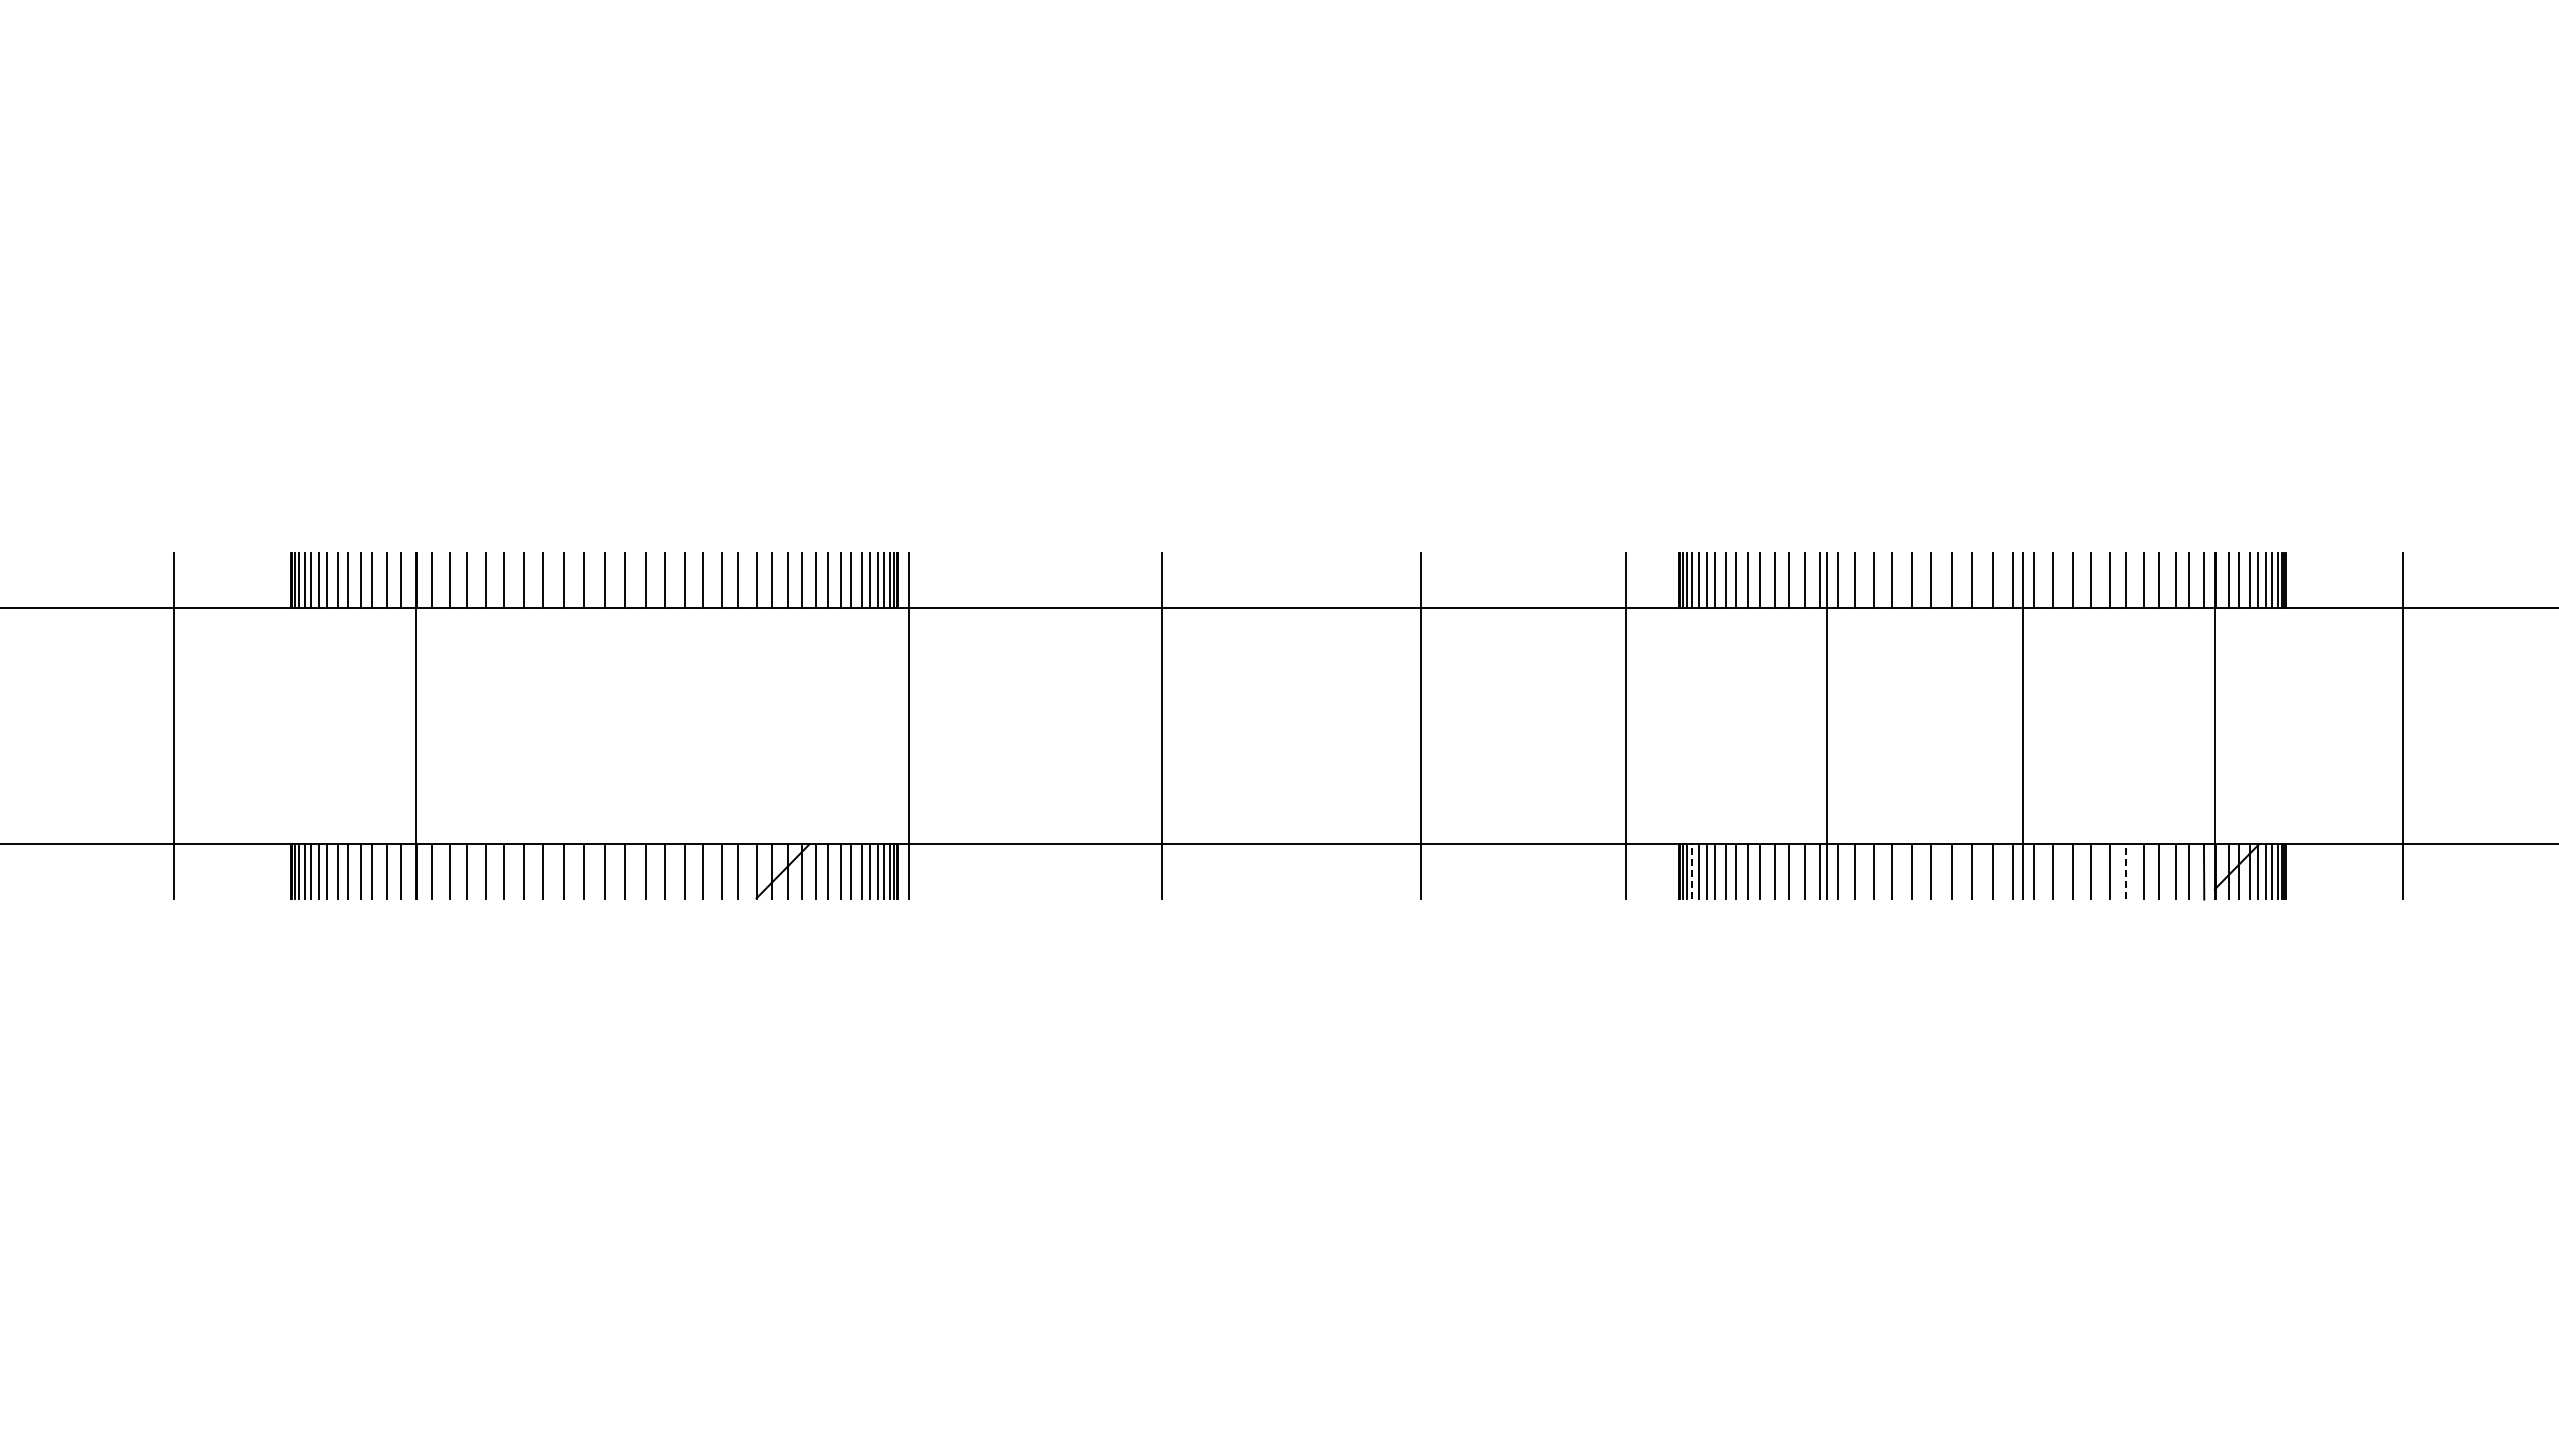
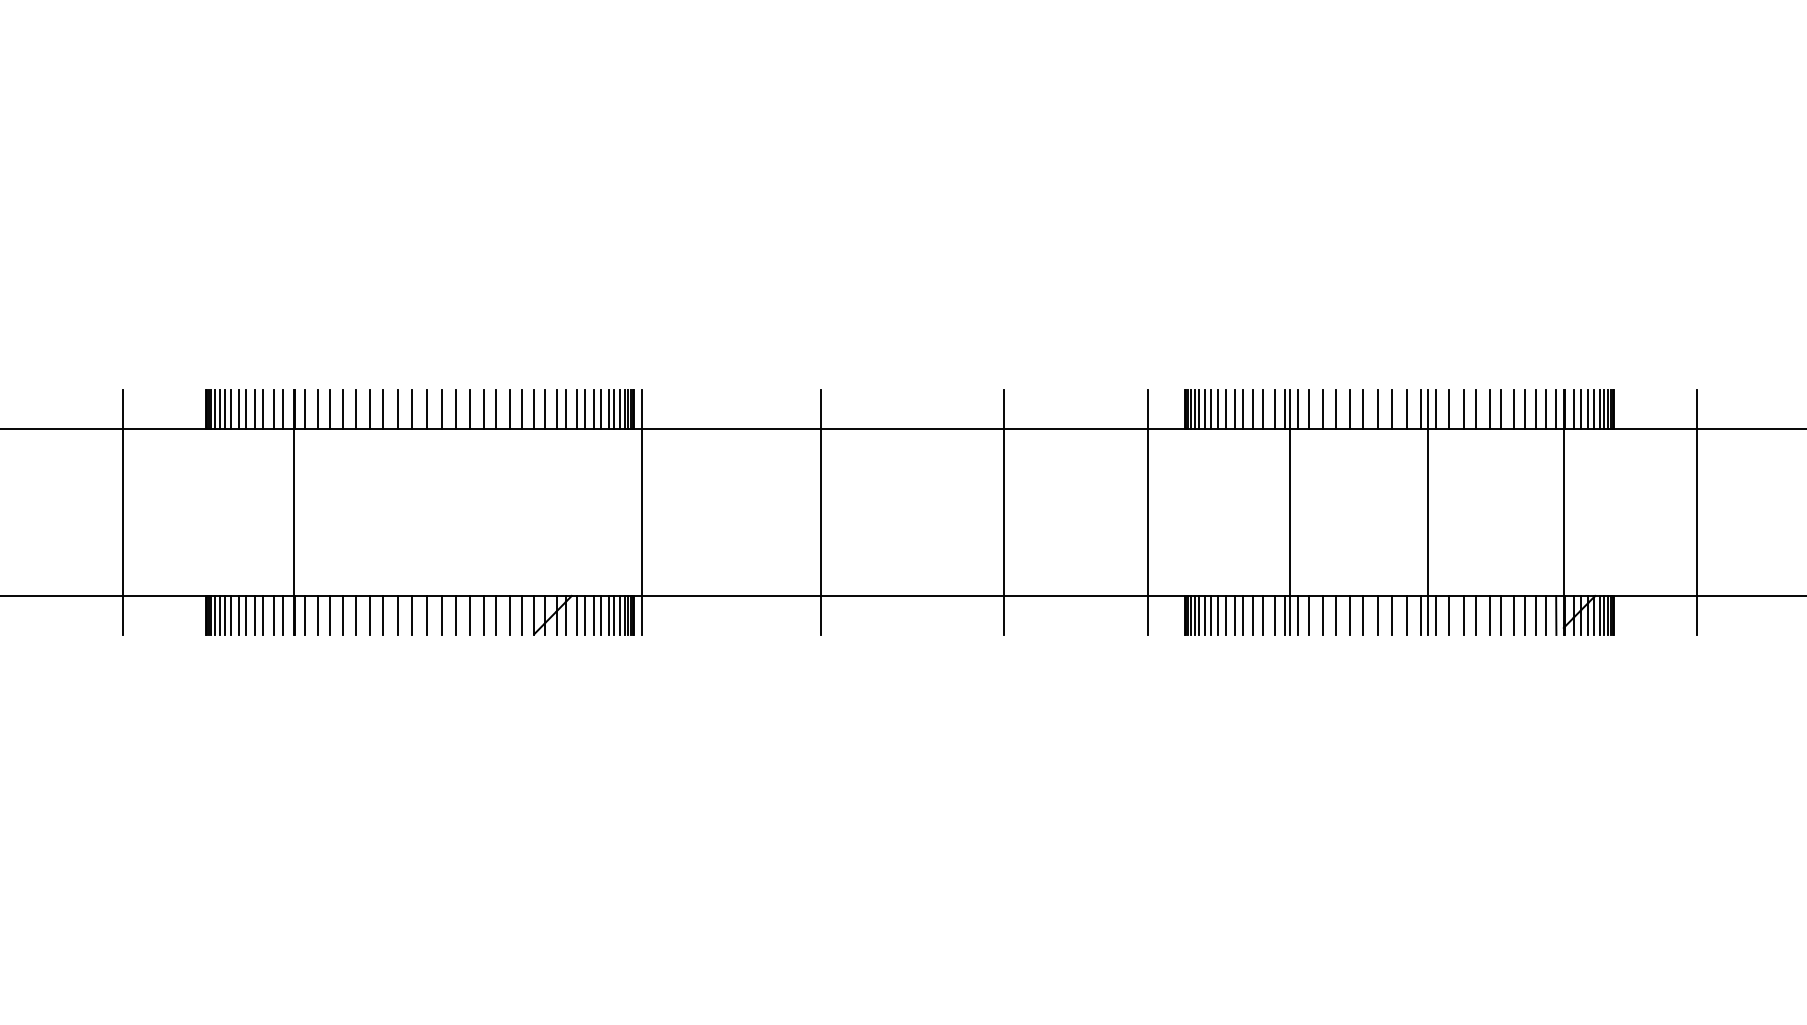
line: (1692, 871) -> (1195, 615), dashed -> solid
line: (2126, 871) -> (1501, 615), dashed -> solid

